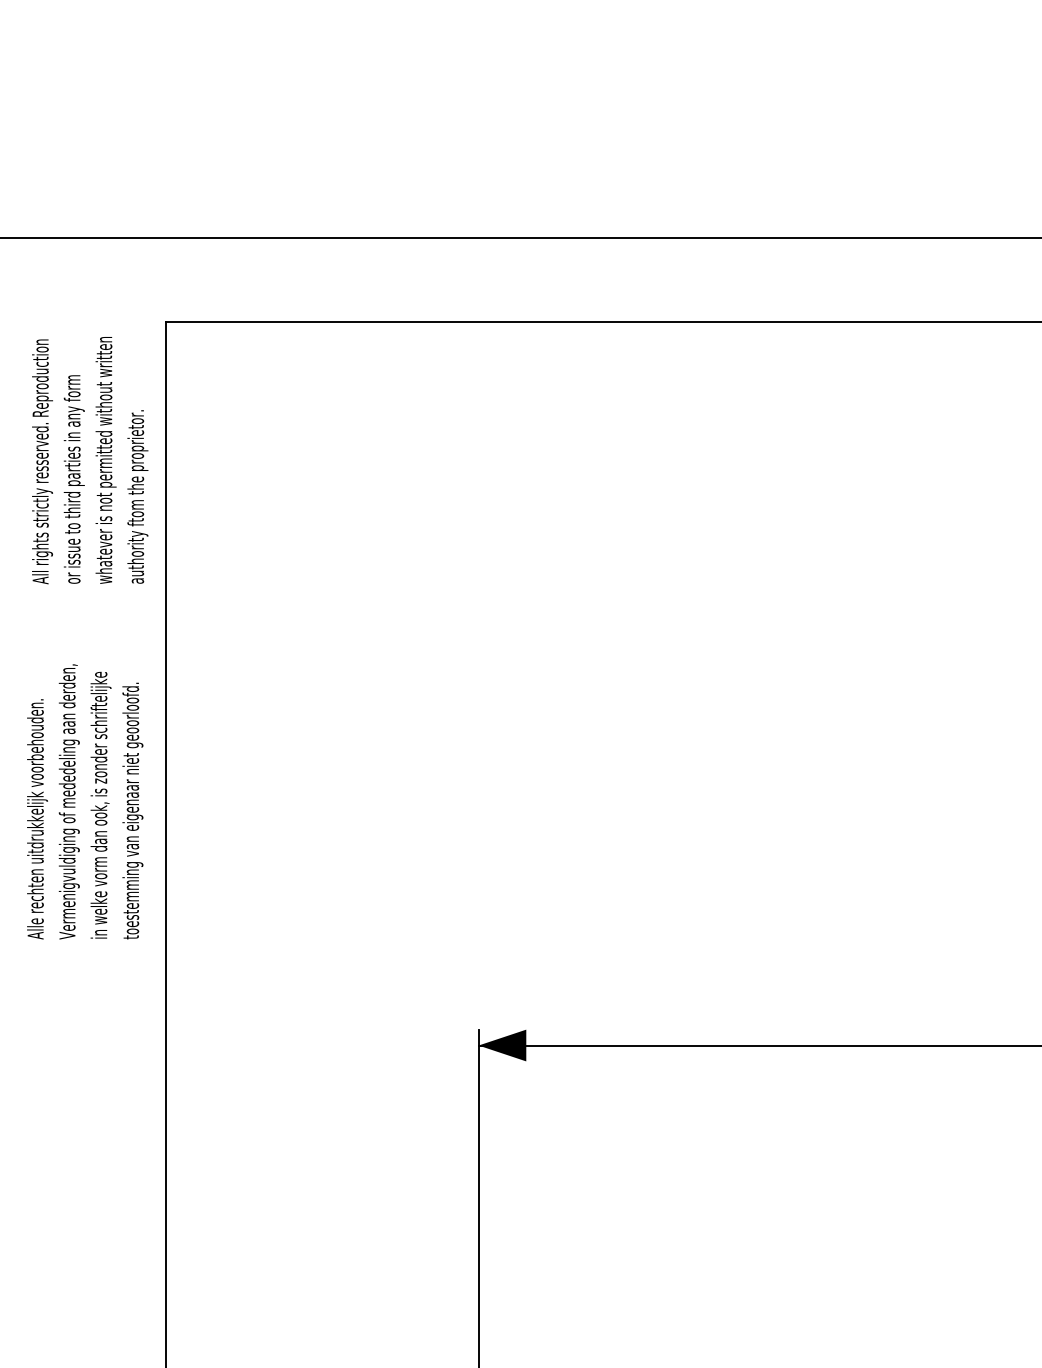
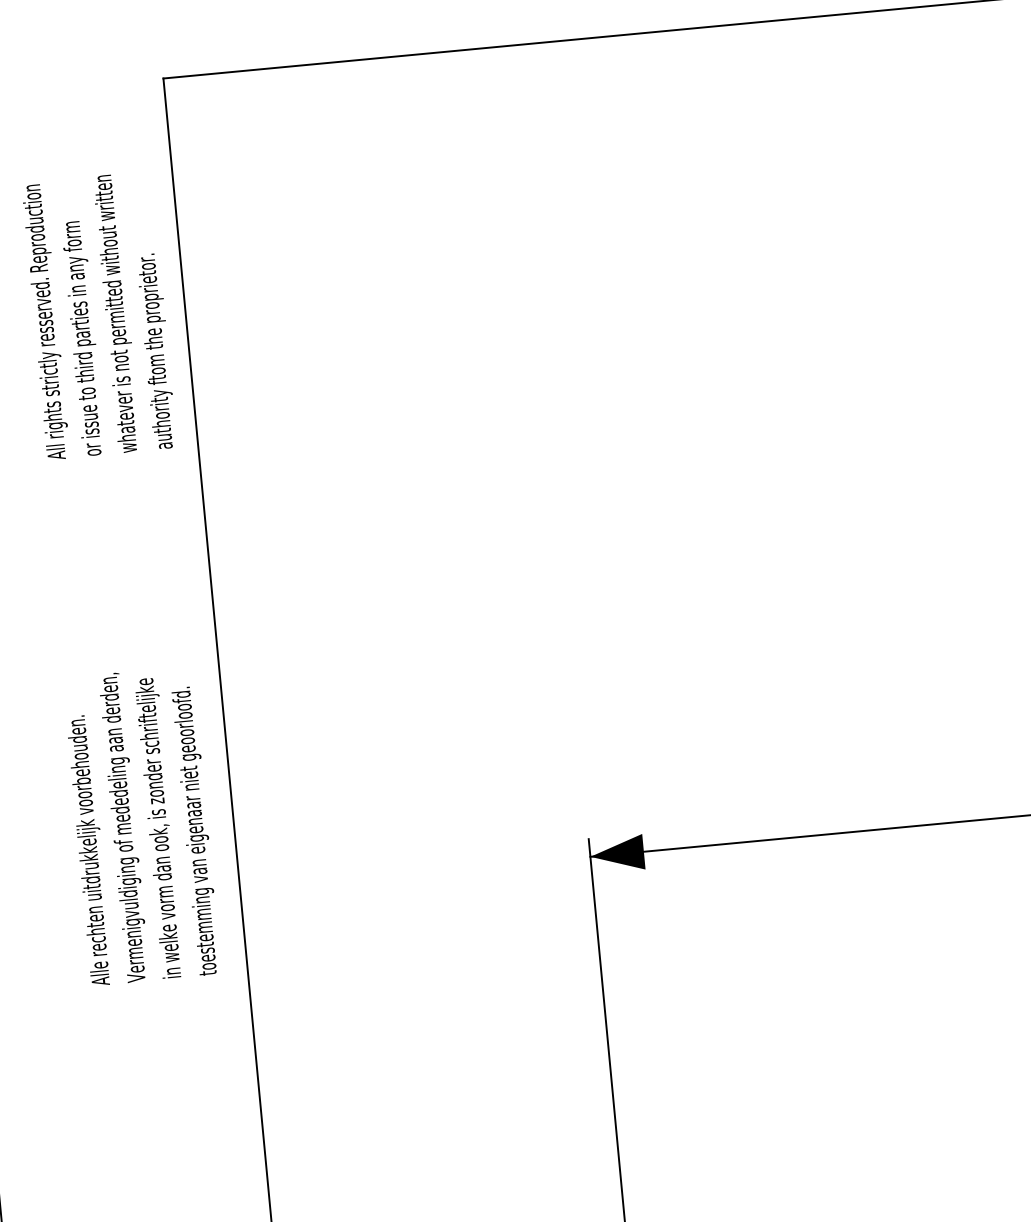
text: (90, 460) -> (99, 315), moved
text: (85, 801) -> (142, 825), moved

